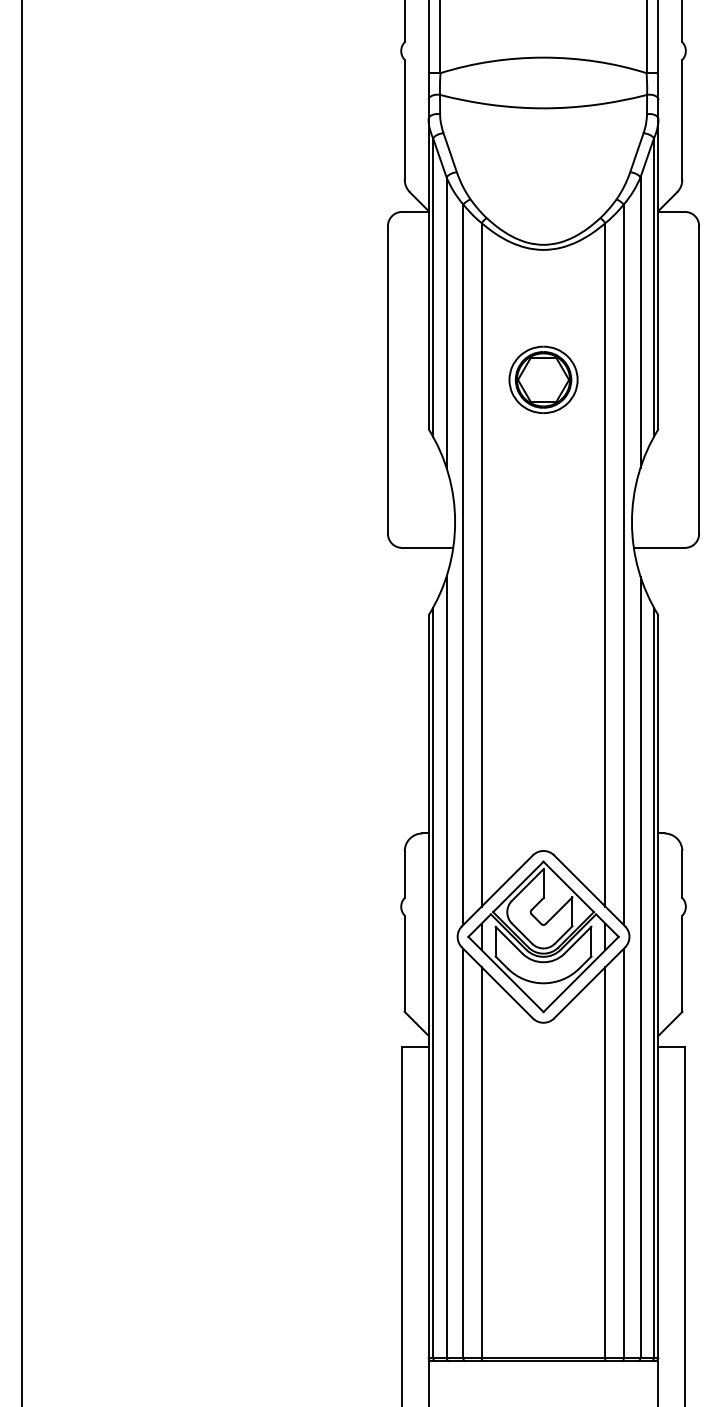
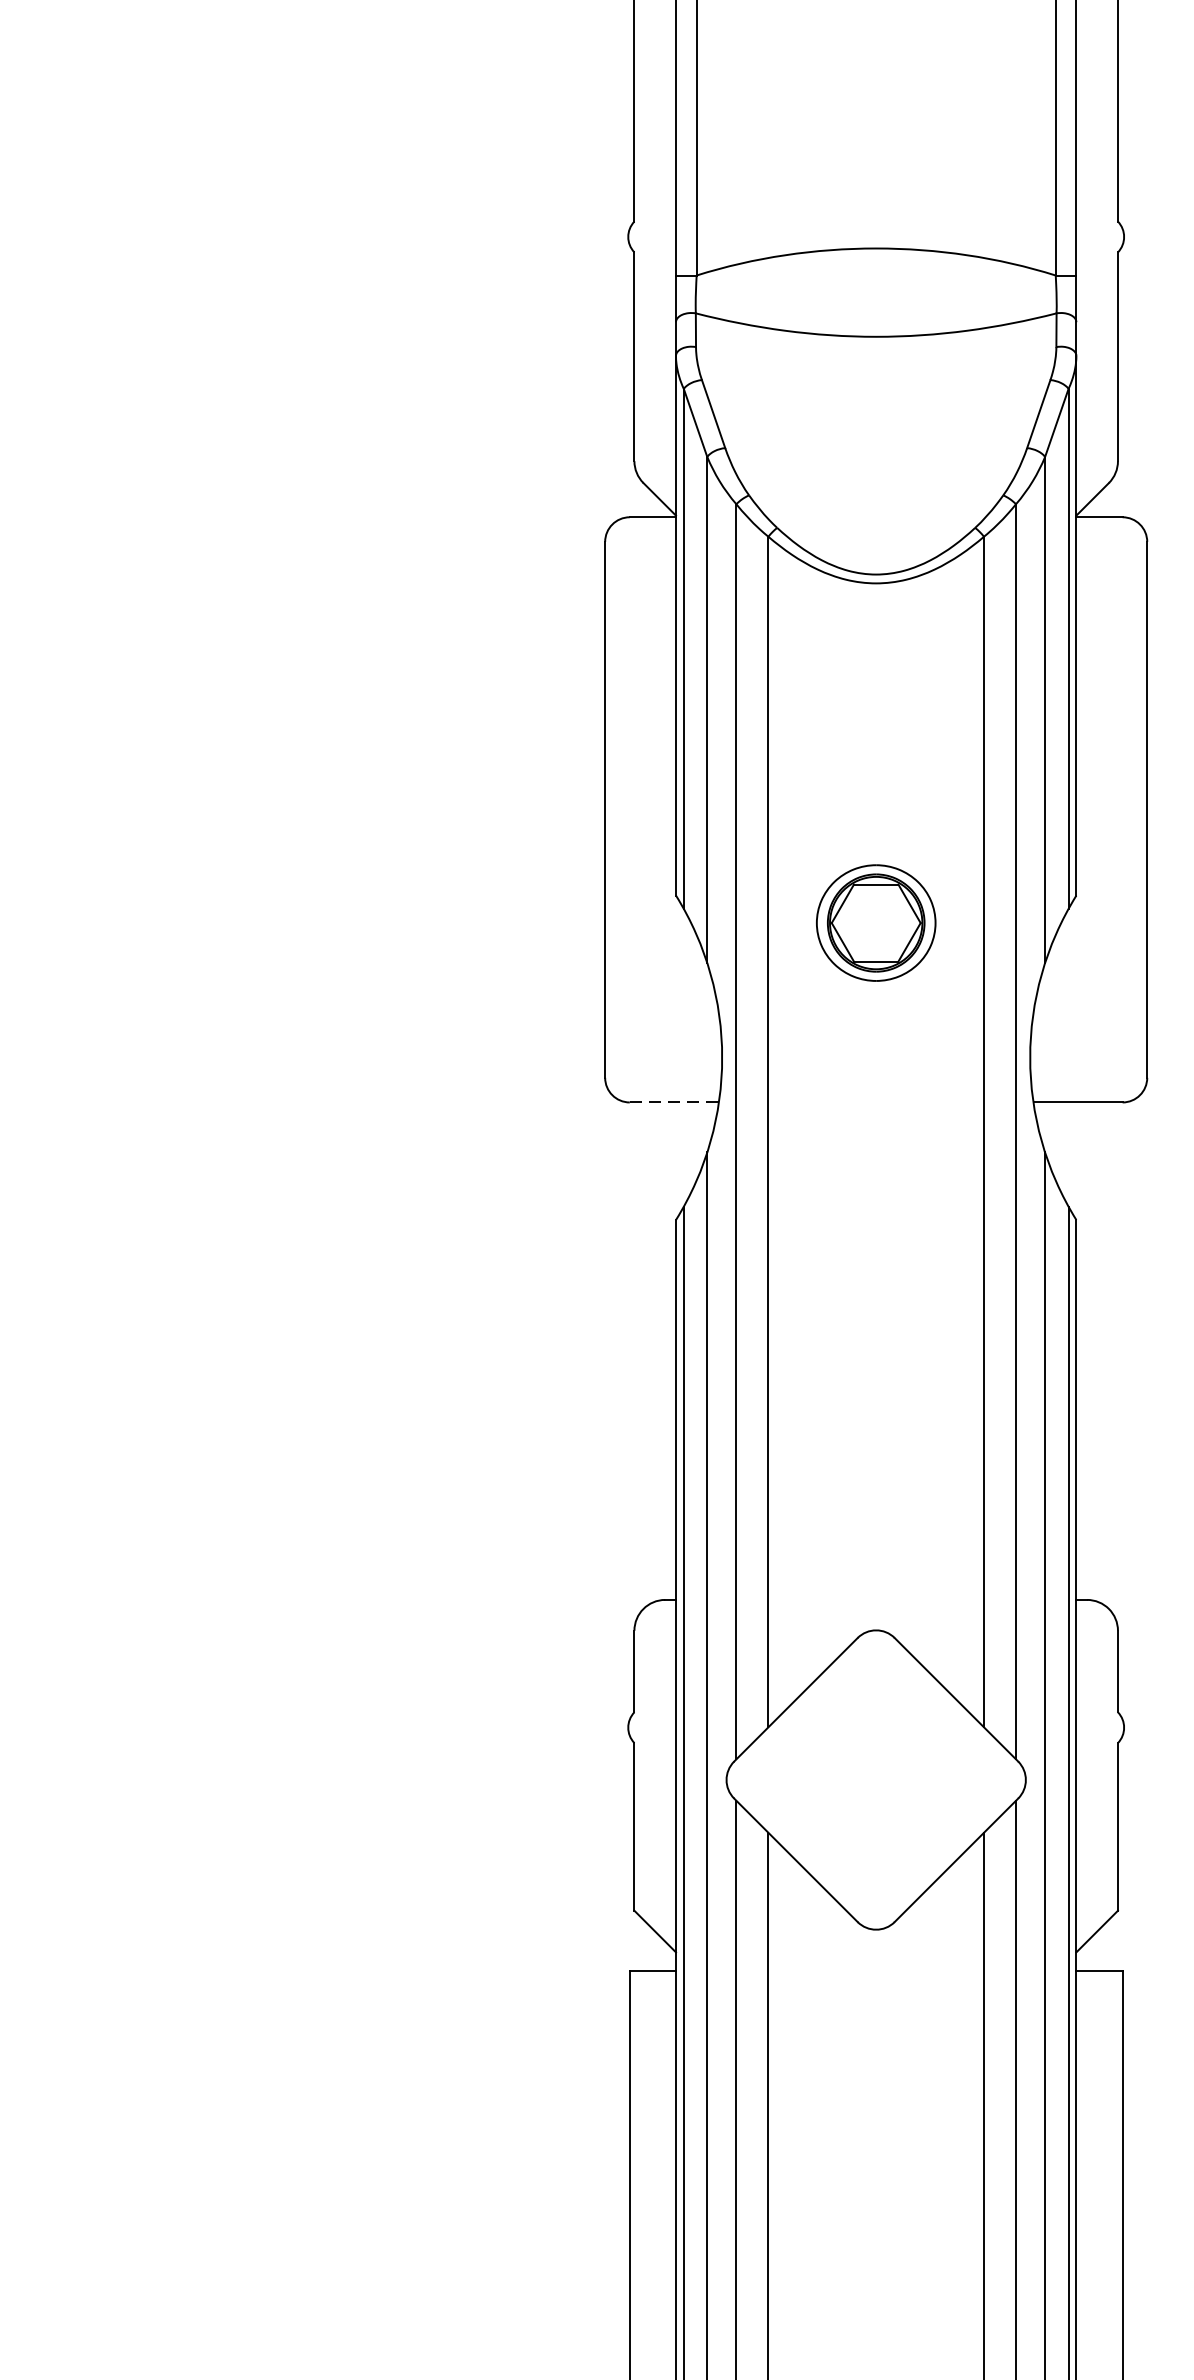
part: (543, 379) -> (876, 922), moved
line: (427, 547) -> (674, 1101), solid -> dashed
part: (543, 936) -> (876, 1779), removed

